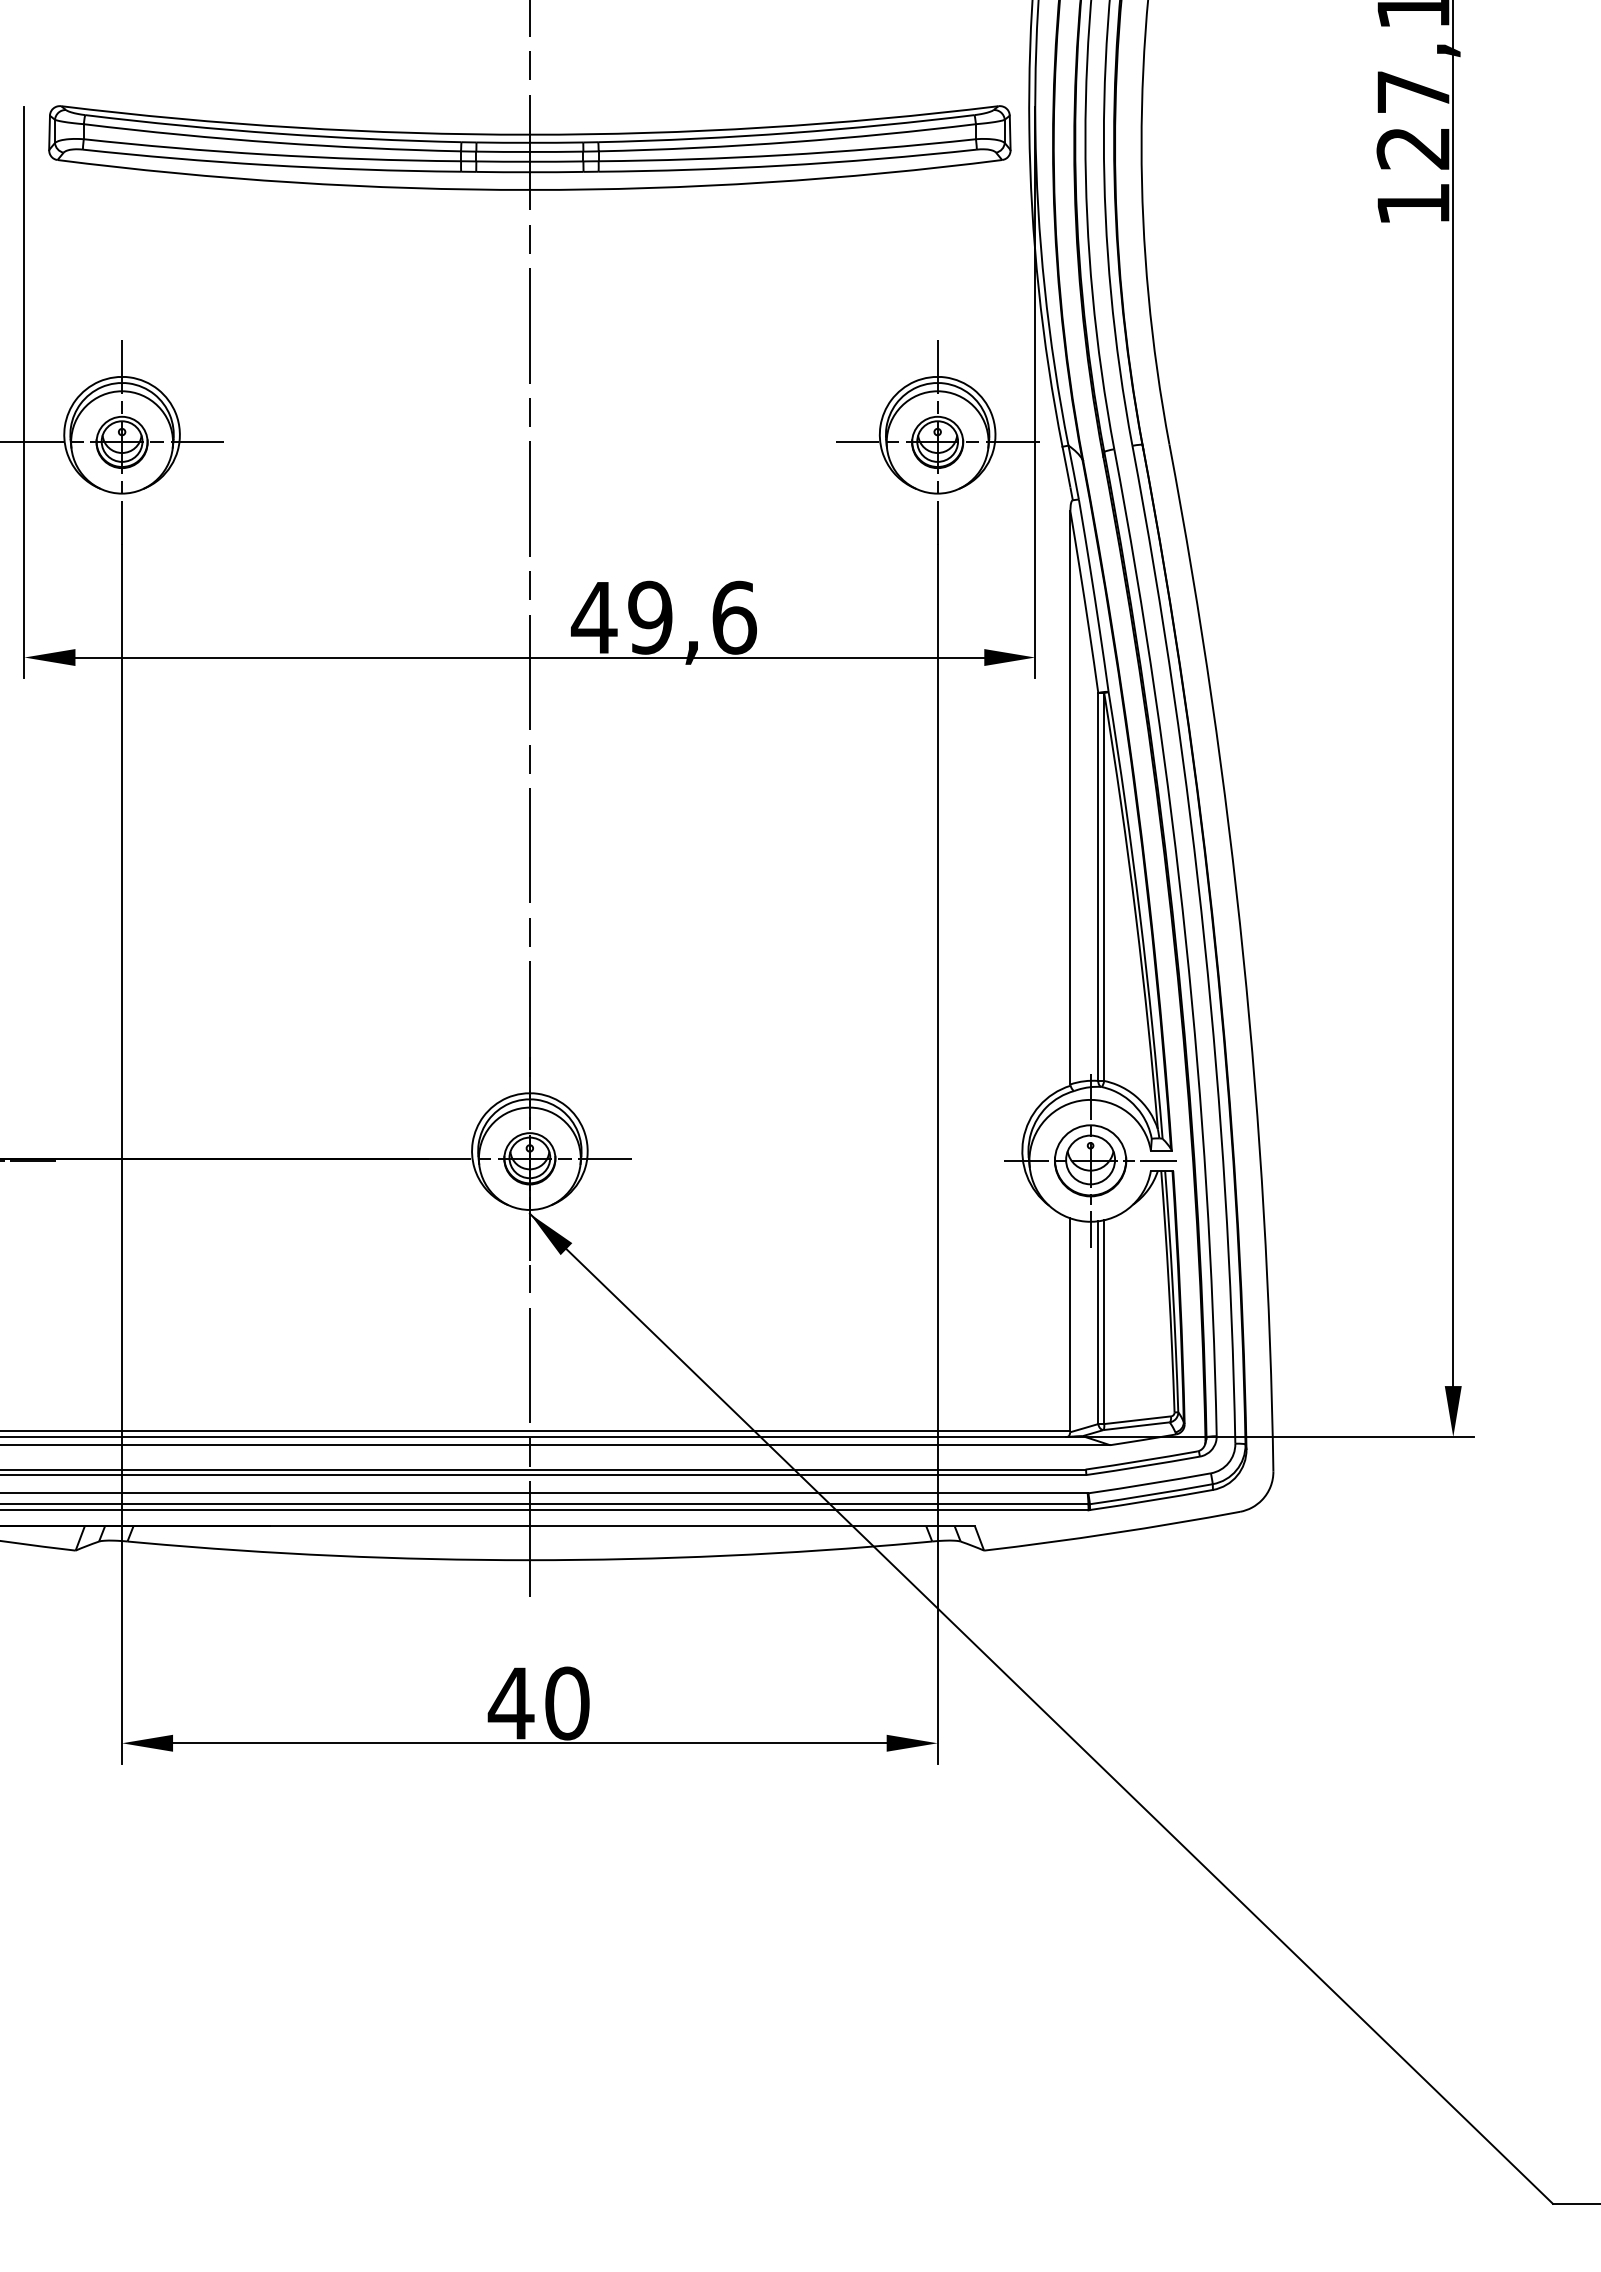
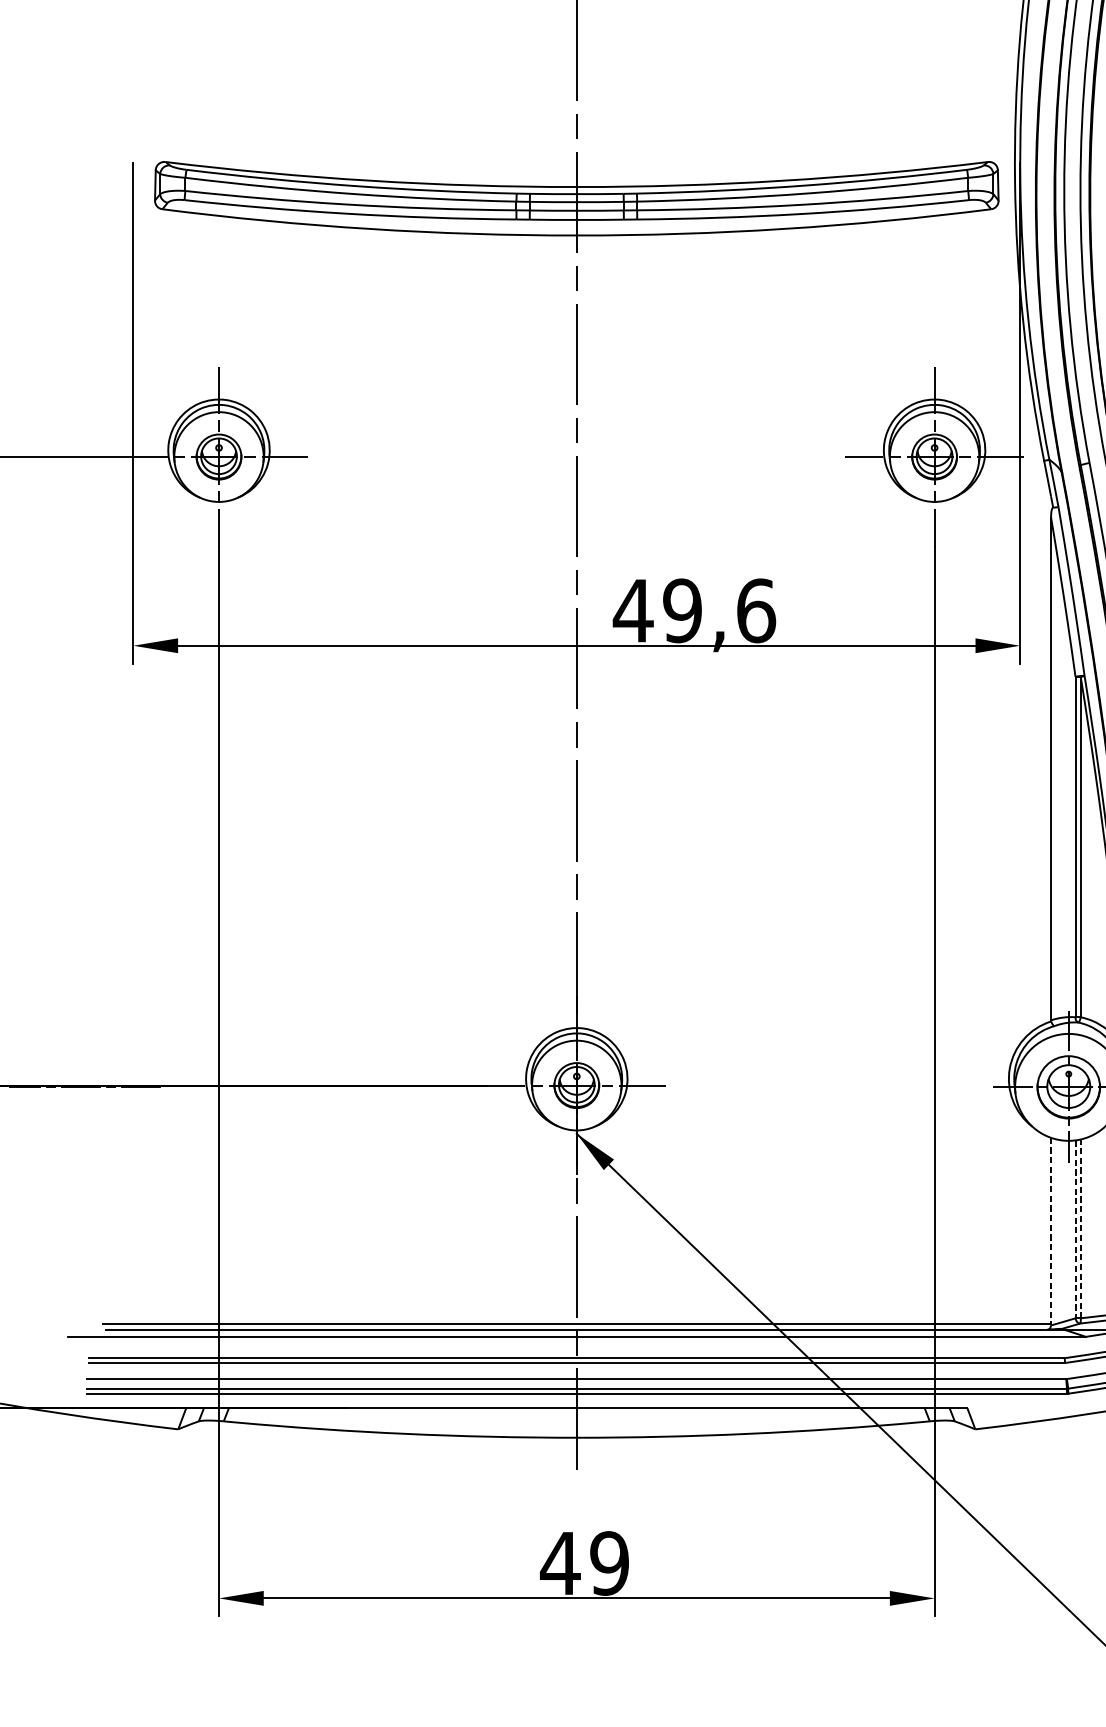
line: (1104, 1322) -> (1080, 1229), solid -> dashed
line: (1098, 1323) -> (1075, 1230), solid -> dashed
line: (1070, 1325) -> (1051, 1231), solid -> dashed
text: (567, 1703) -> (609, 1563), 40 -> 49

